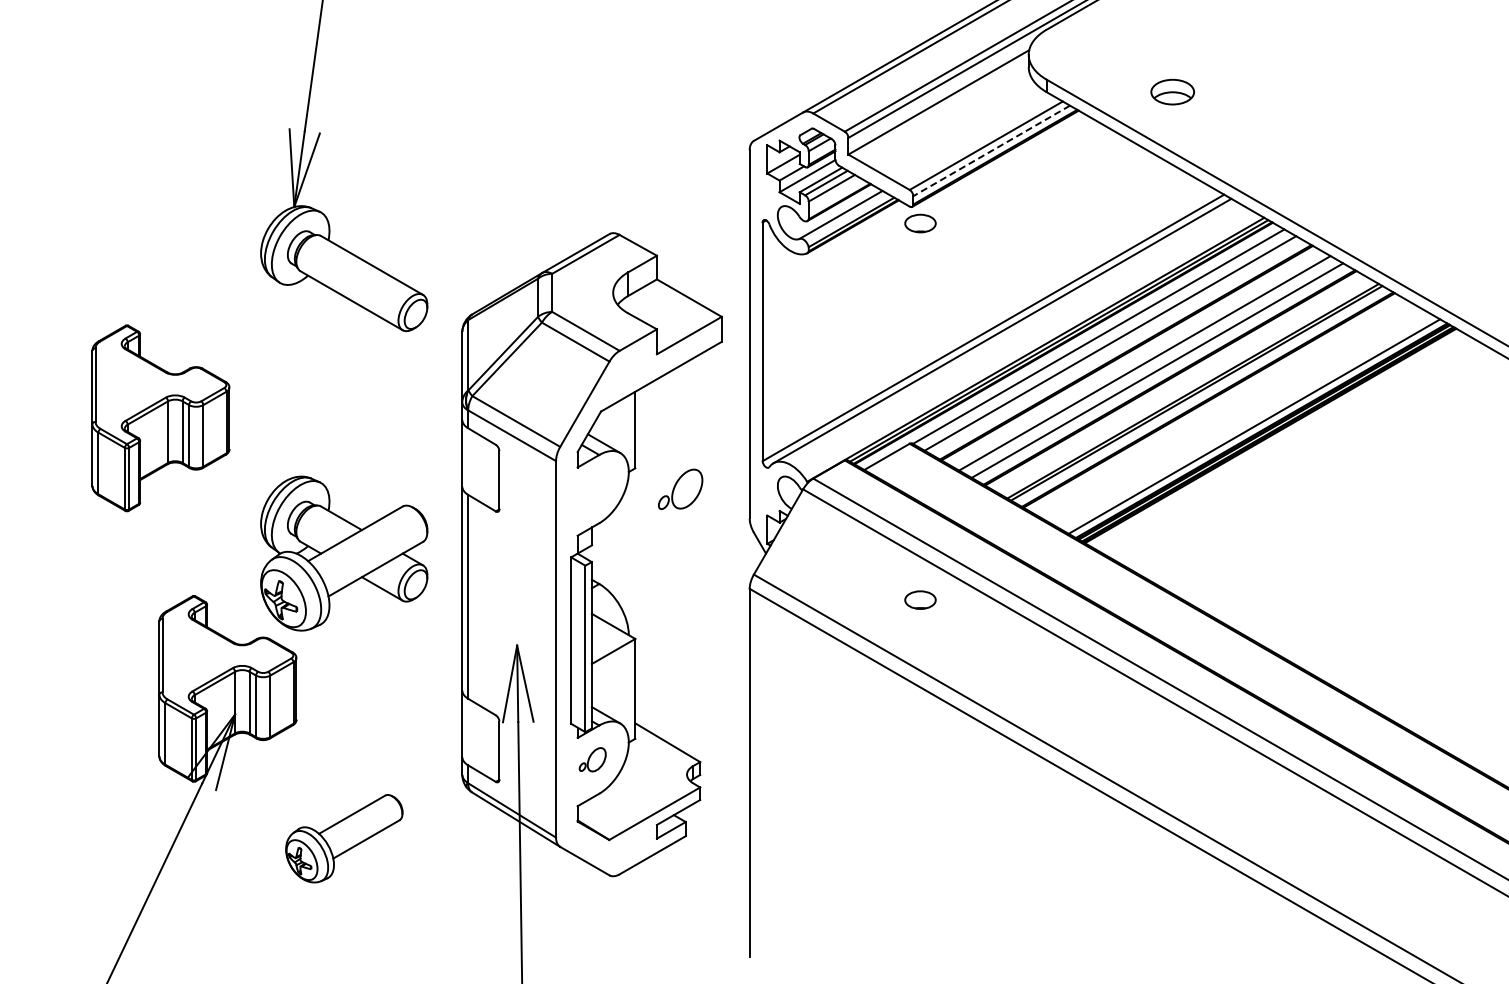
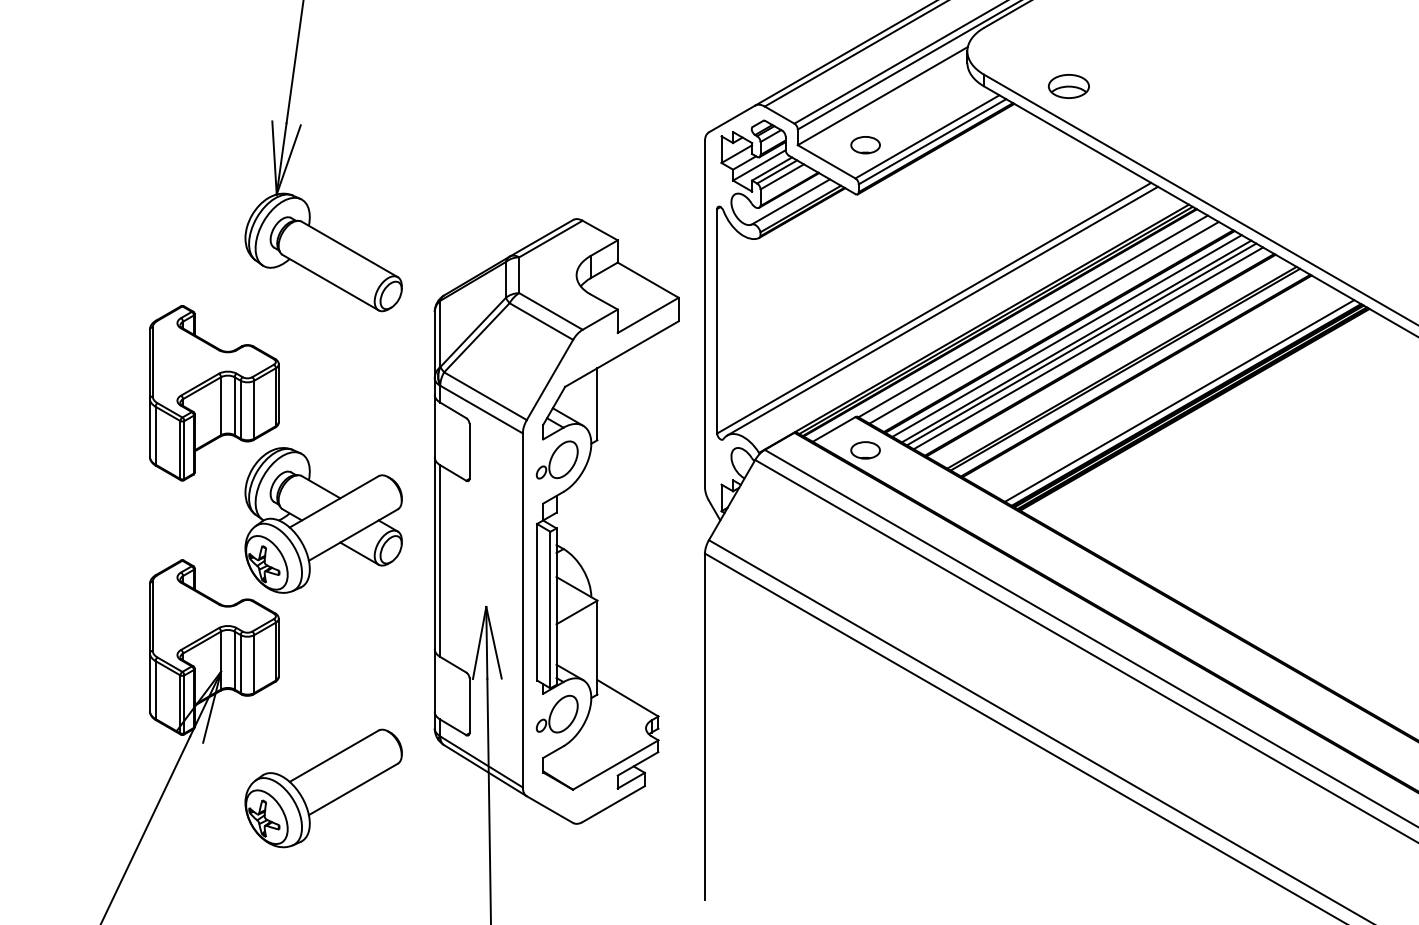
part: (1172, 91) -> (1068, 85), moved
line: (991, 150) -> (932, 141), dashed -> solid
part: (920, 223) -> (865, 145), moved
line: (1134, 357) -> (1066, 336), added
line: (1150, 366) -> (1081, 344), added
part: (160, 418) -> (213, 393), moved
part: (680, 488) -> (557, 459), moved
part: (920, 599) -> (865, 449), moved
part: (592, 759) -> (557, 714), size x1.67
part: (344, 838) -> (323, 788), size x1.43

